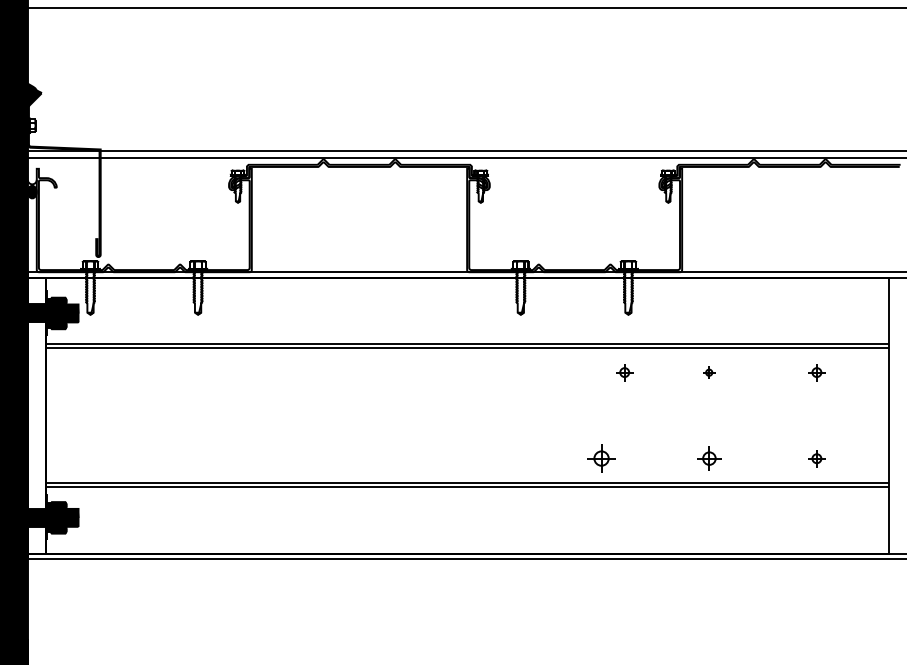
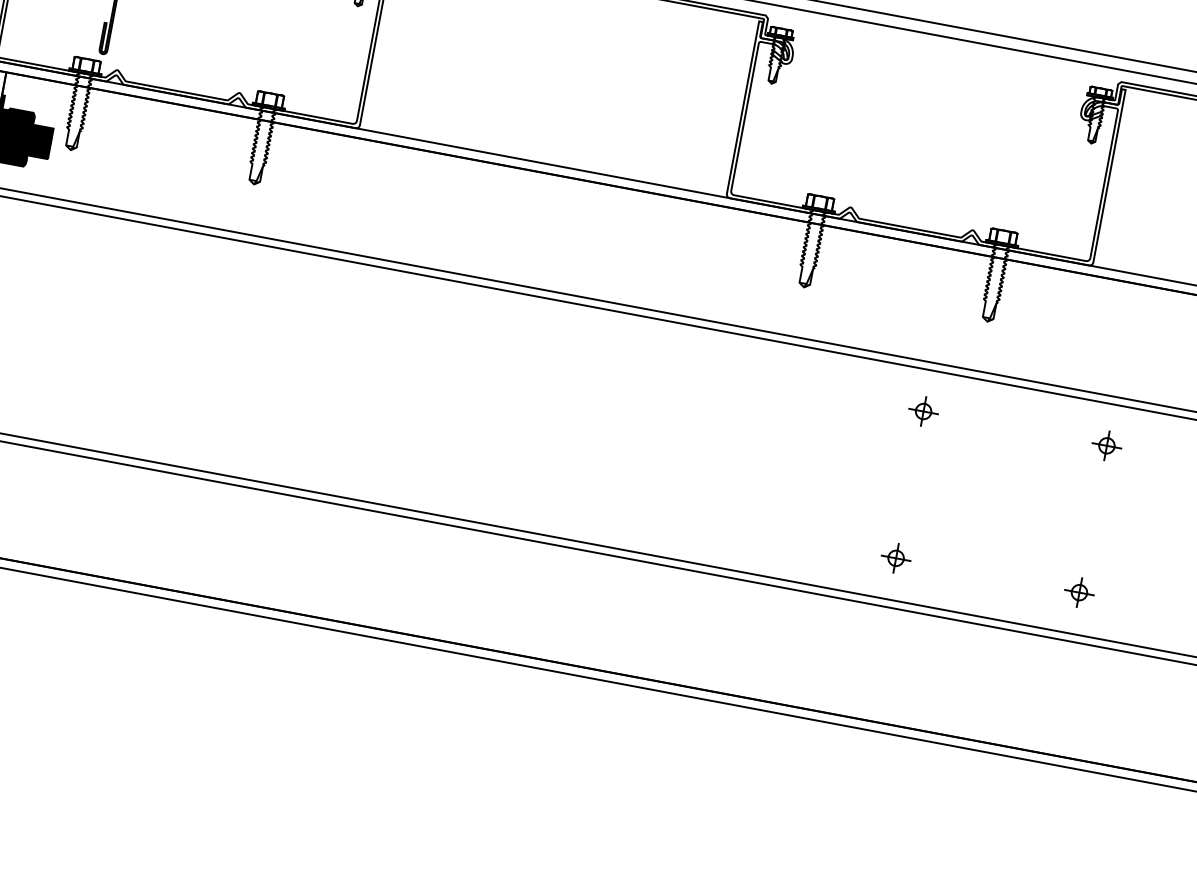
part: (624, 372) -> (923, 411), moved
part: (708, 372) -> (1105, 445), size x1.43
part: (601, 458) -> (895, 557), size x0.62
part: (708, 458) -> (1078, 591), size x0.71

